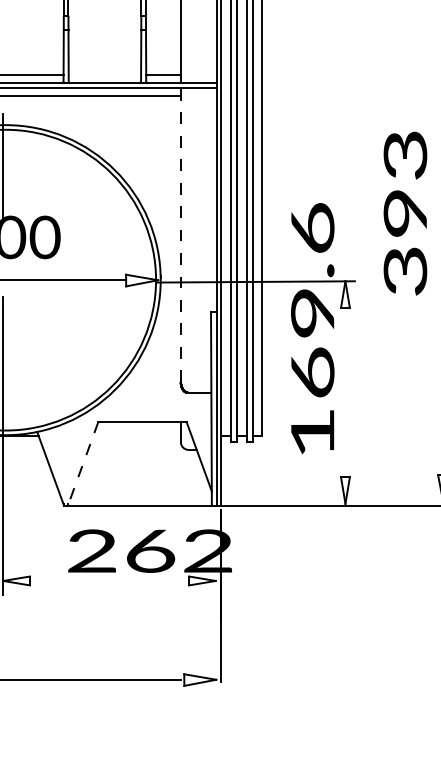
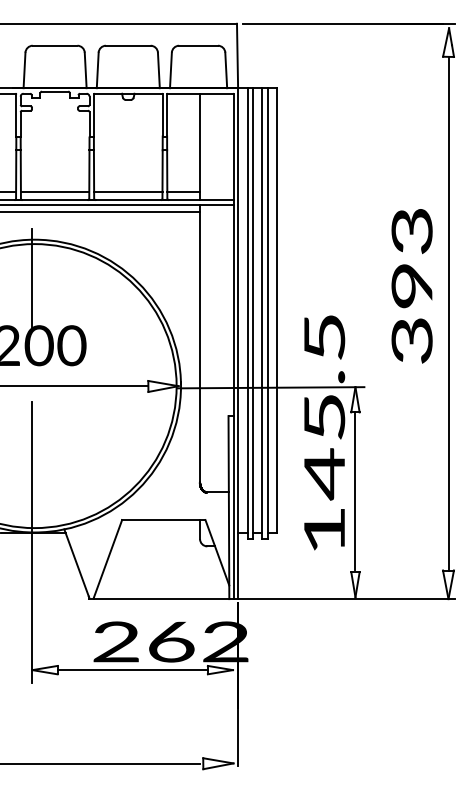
line: (105, 75) -> (128, 192), added
text: (404, 213) -> (411, 286), moved
line: (181, 235) -> (200, 343), dashed -> solid
text: (312, 301) -> (324, 406), 169.6 -> 145.5
line: (345, 391) -> (355, 491), added
line: (82, 463) -> (107, 559), dashed -> solid
line: (109, 581) -> (132, 670), added

